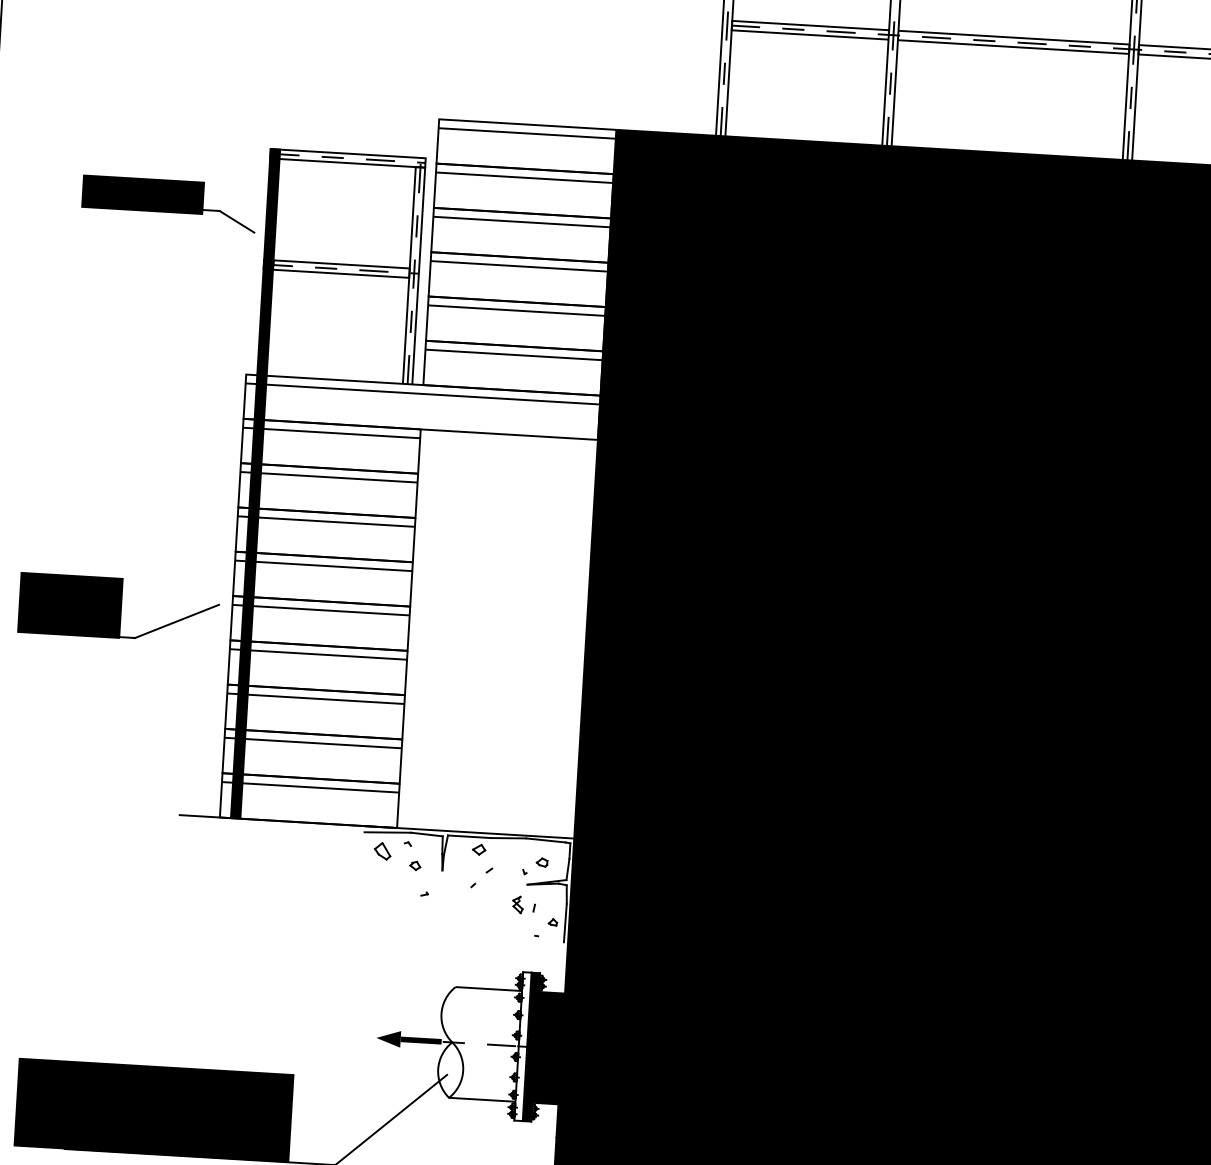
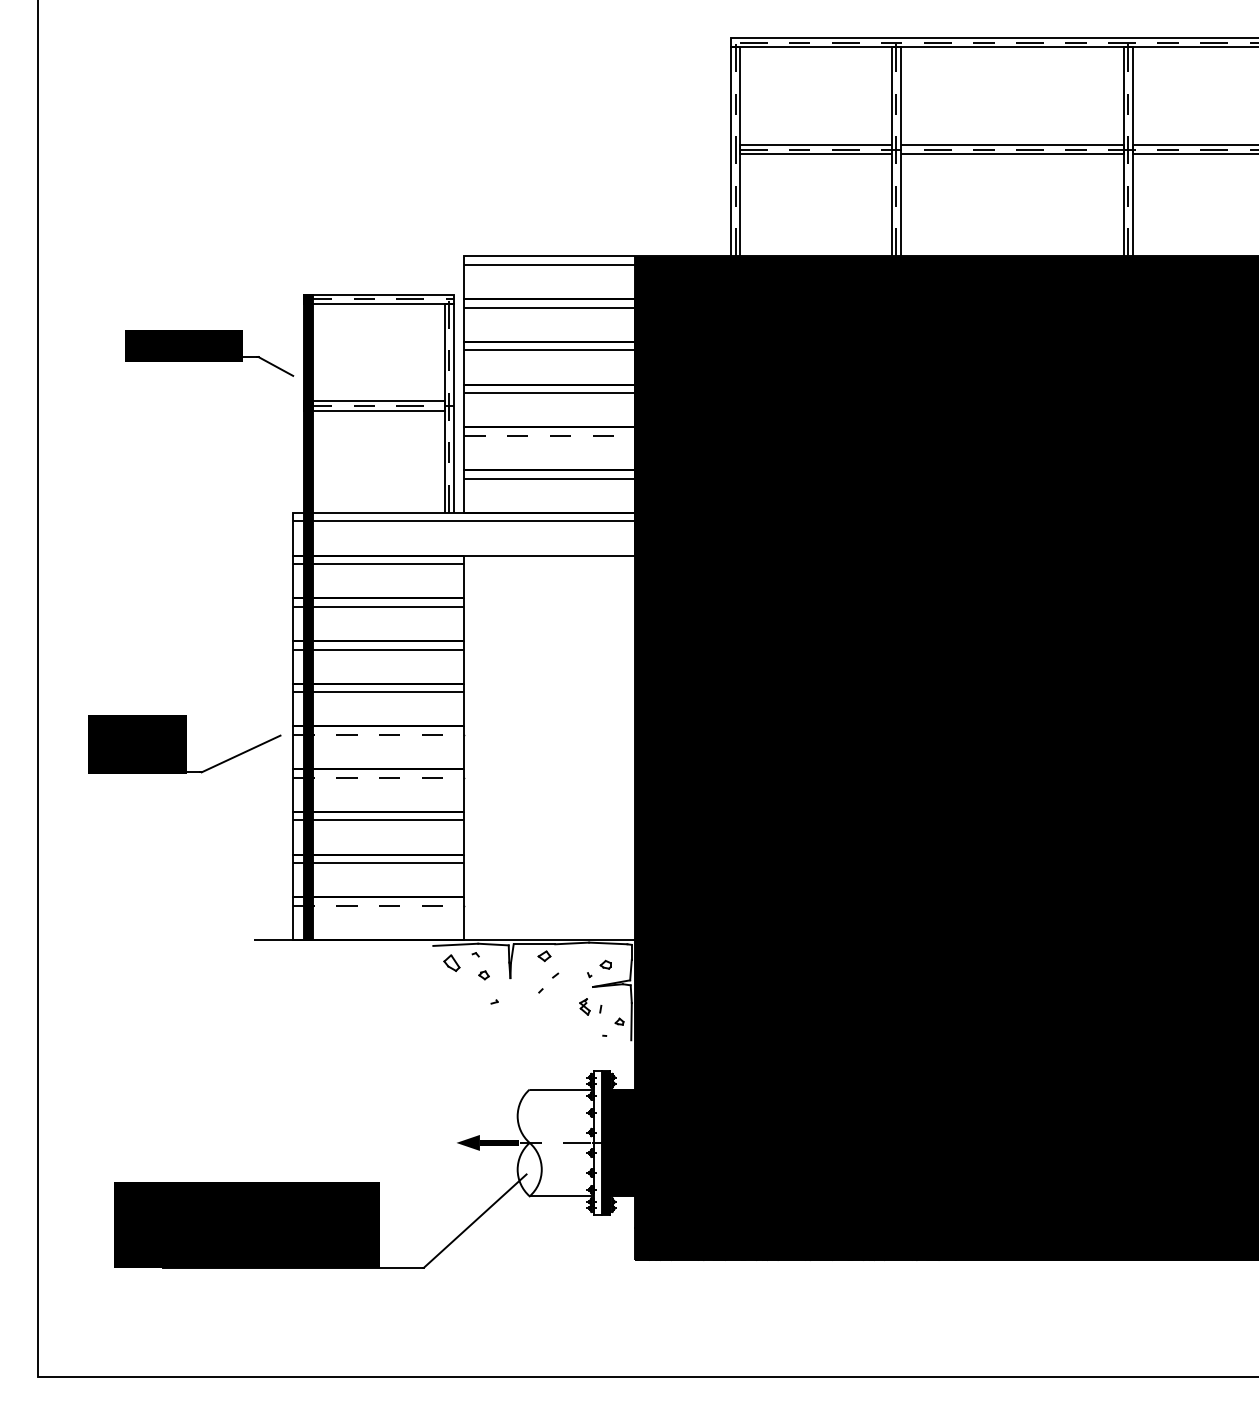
line: (517, 310) -> (550, 435), solid -> dashed
line: (321, 609) -> (379, 734), solid -> dashed
line: (319, 654) -> (379, 777), solid -> dashed
line: (311, 787) -> (379, 905), solid -> dashed

